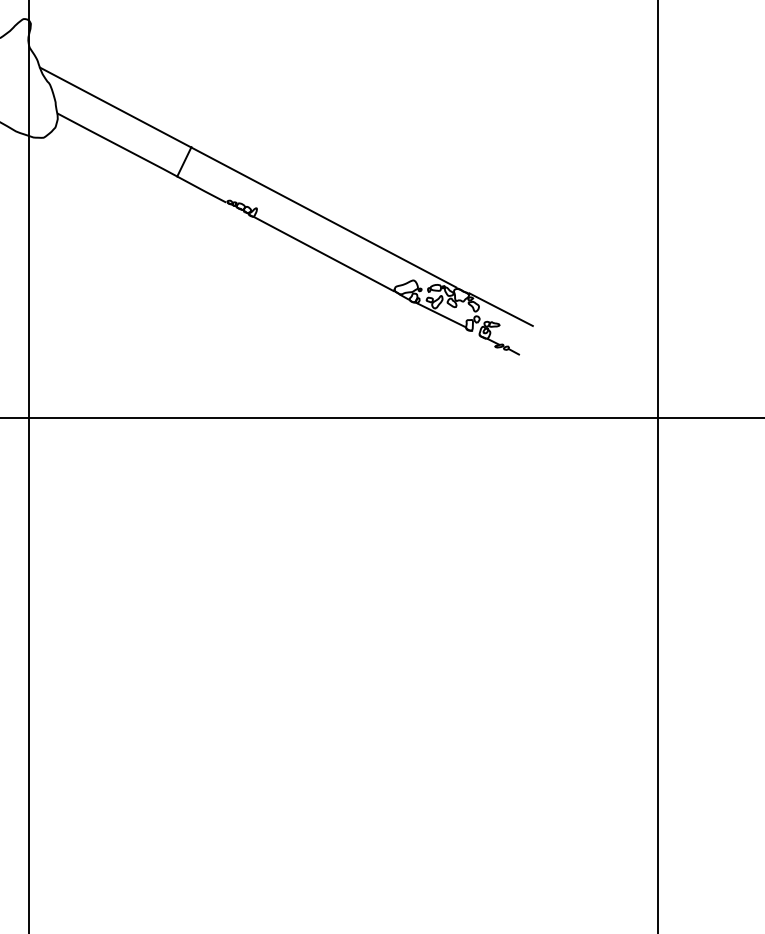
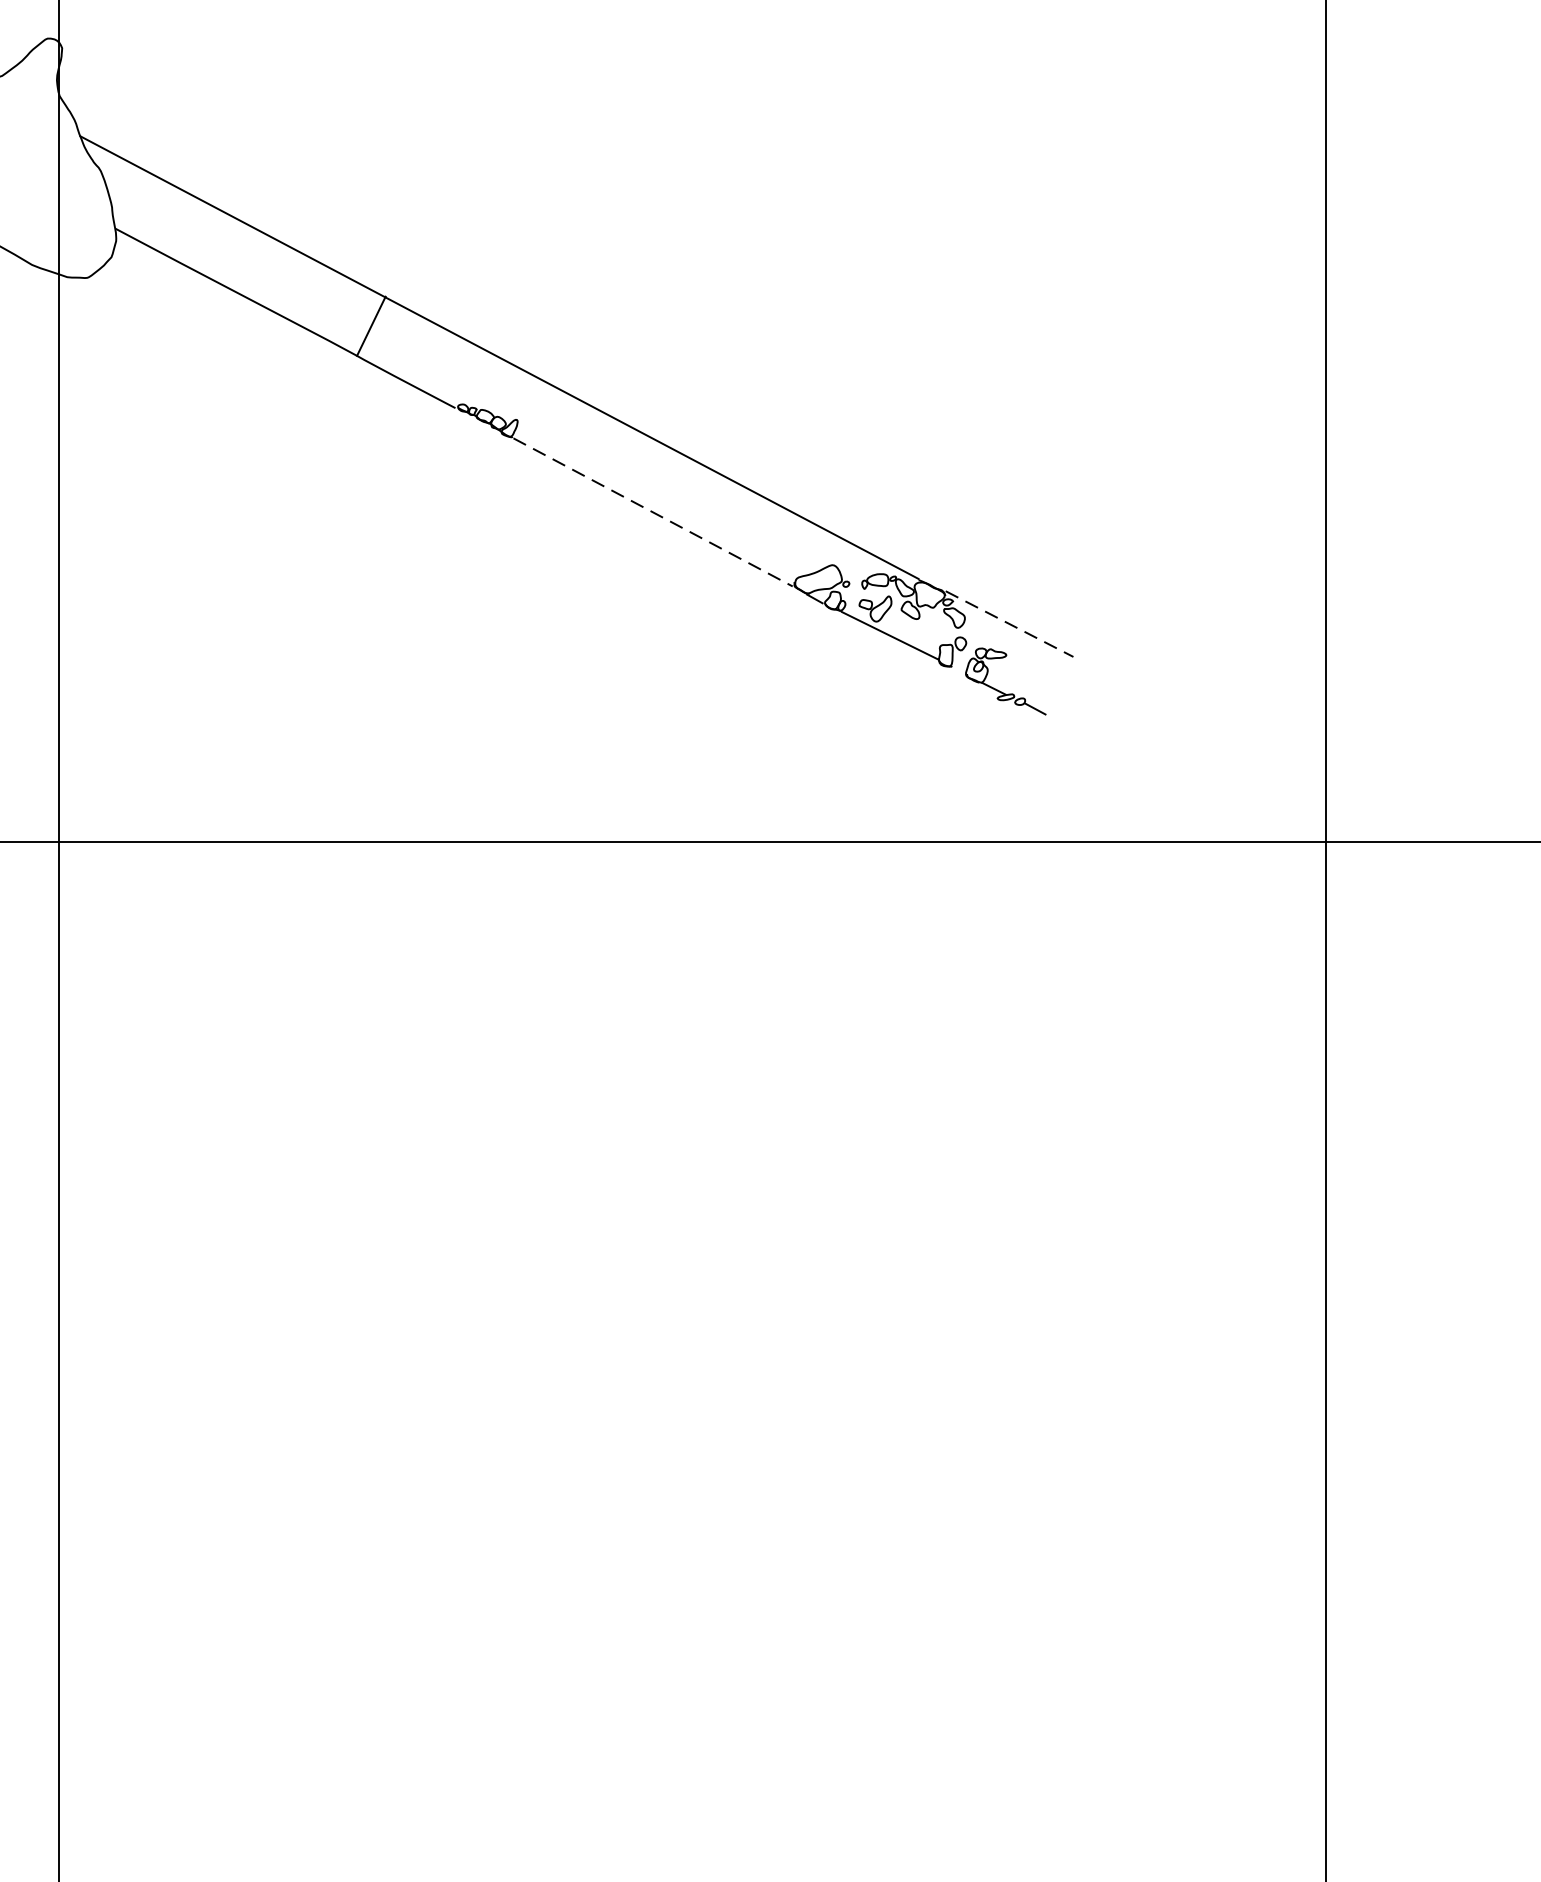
line: (324, 254) -> (653, 512), solid -> dashed
line: (501, 309) -> (1010, 623), solid -> dashed

